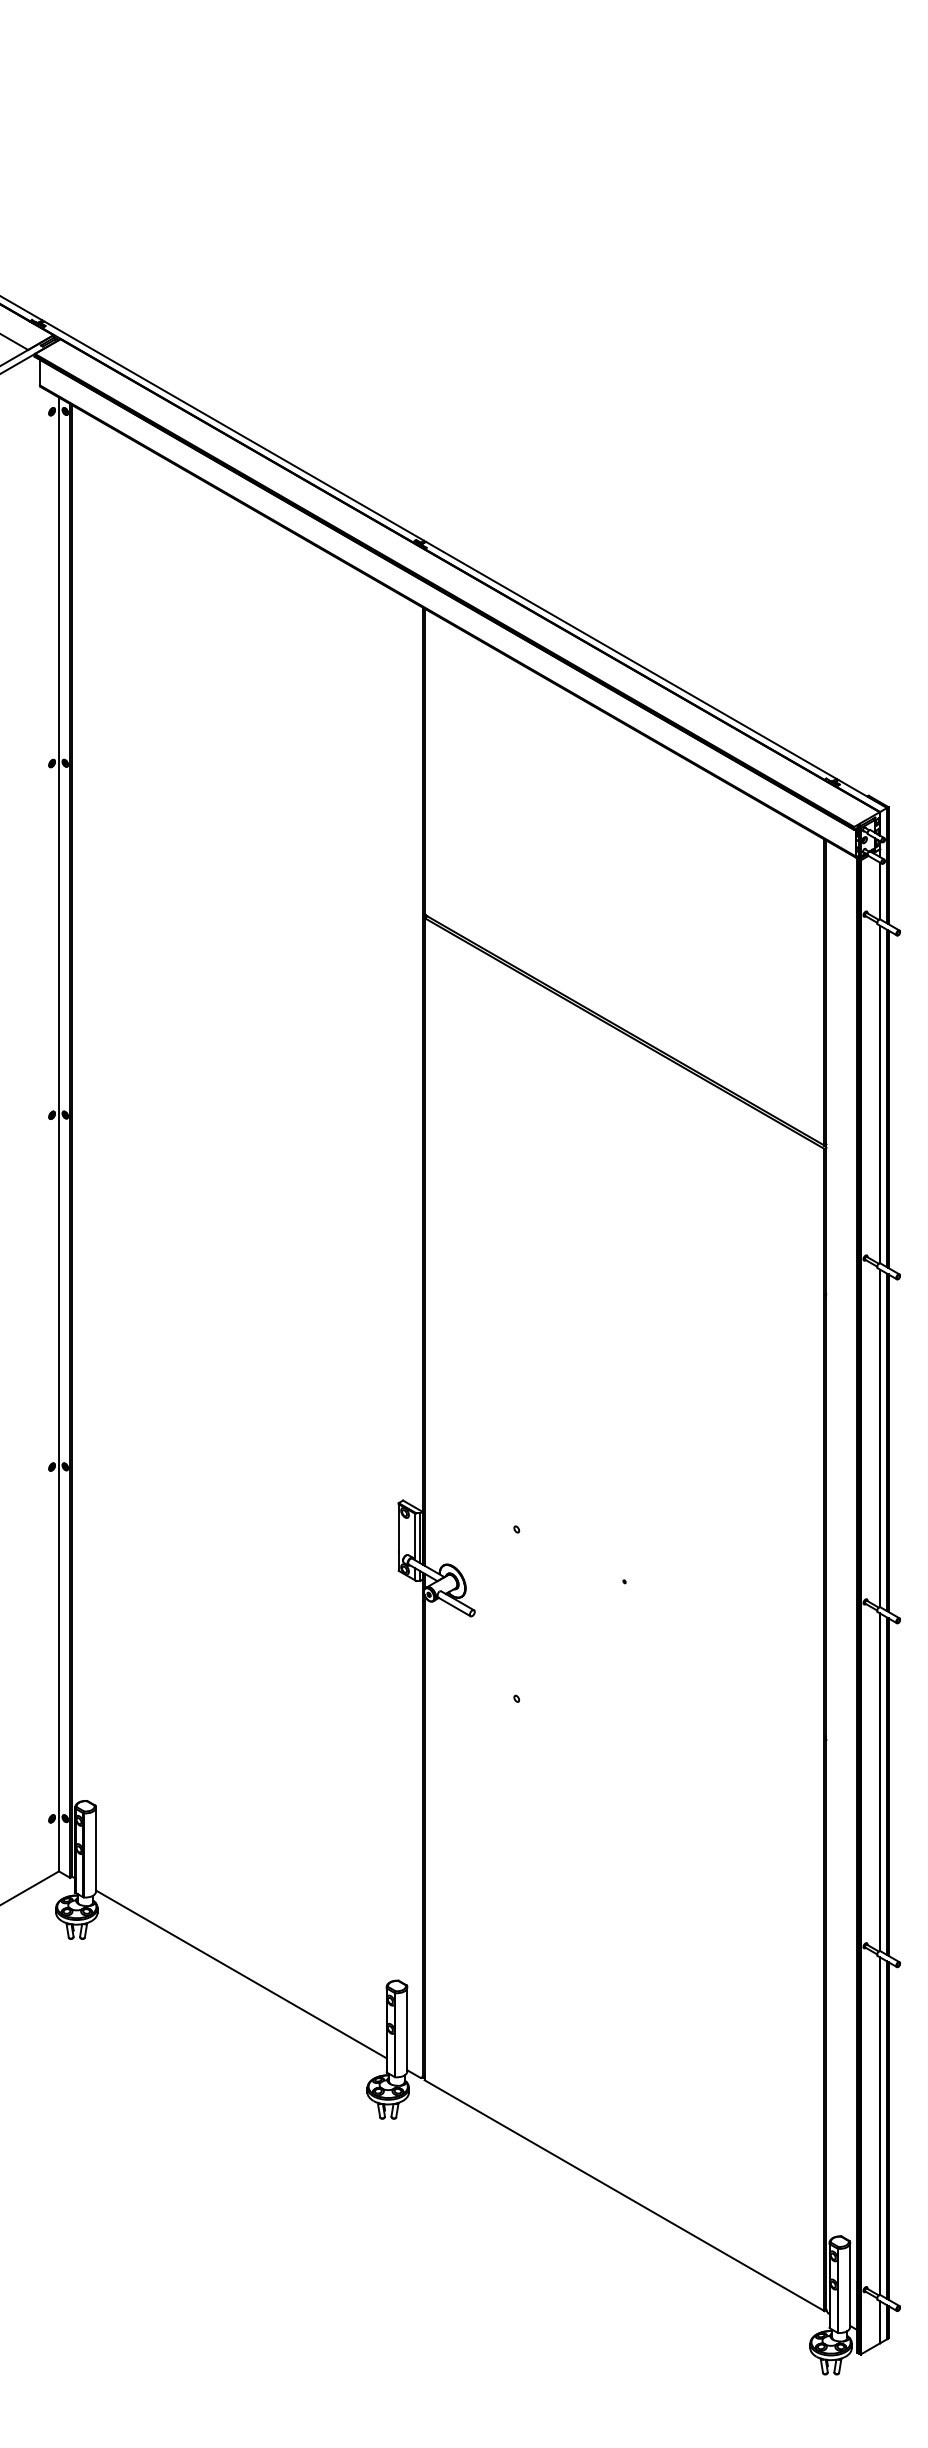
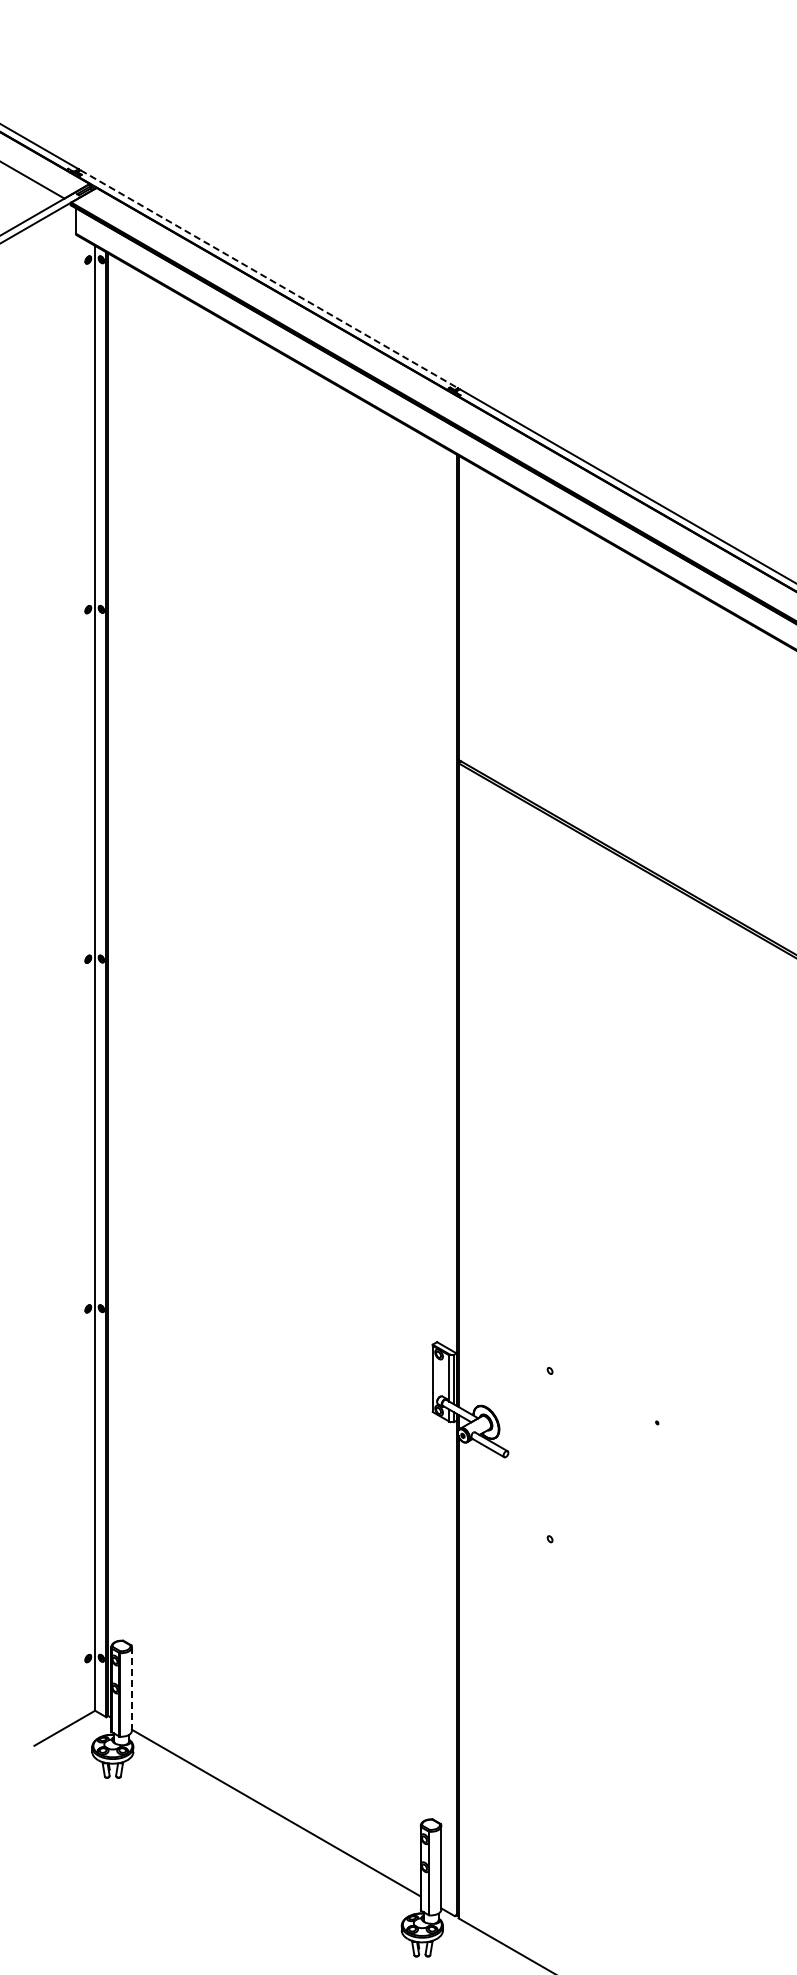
line: (234, 431) -> (269, 279), solid -> dashed
line: (96, 1849) -> (132, 1688), solid -> dashed

